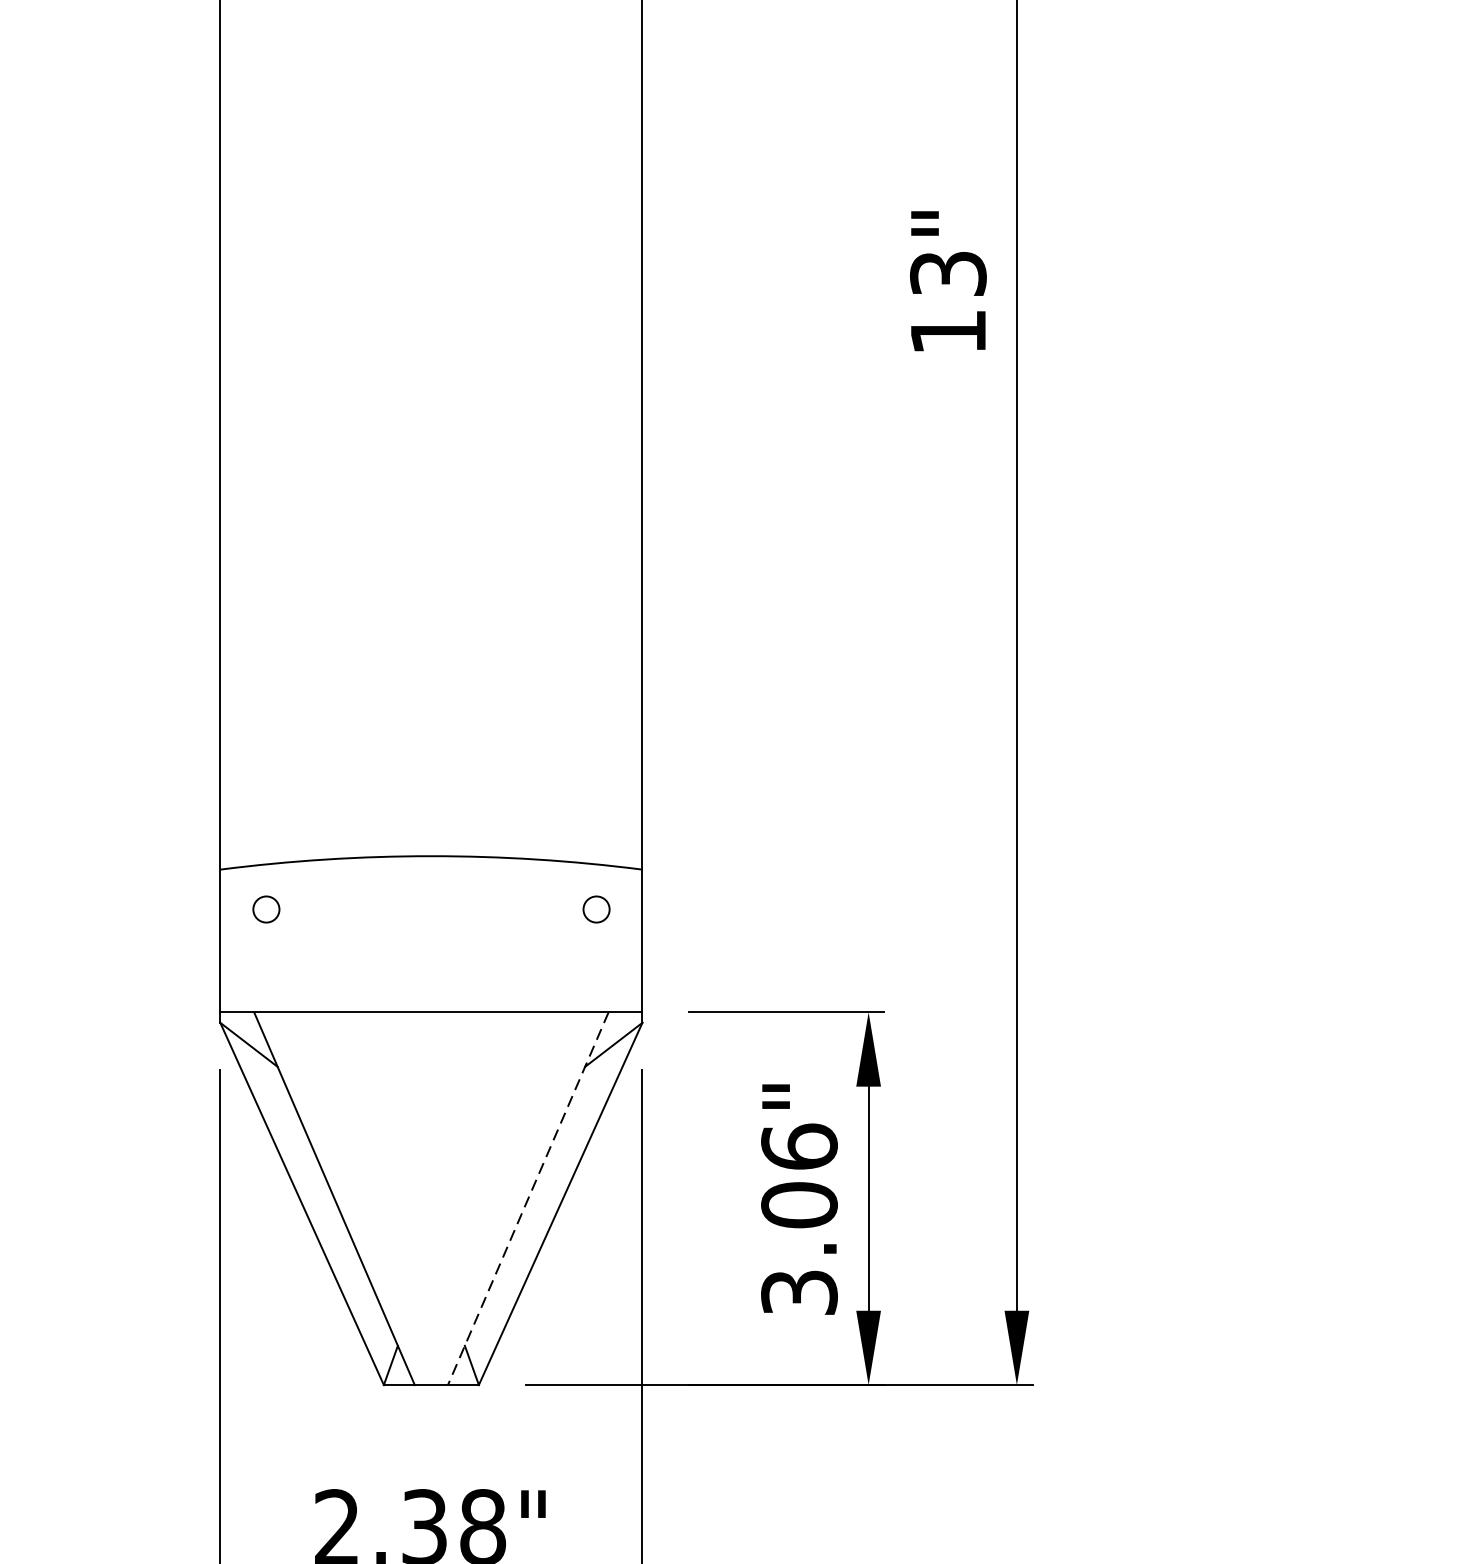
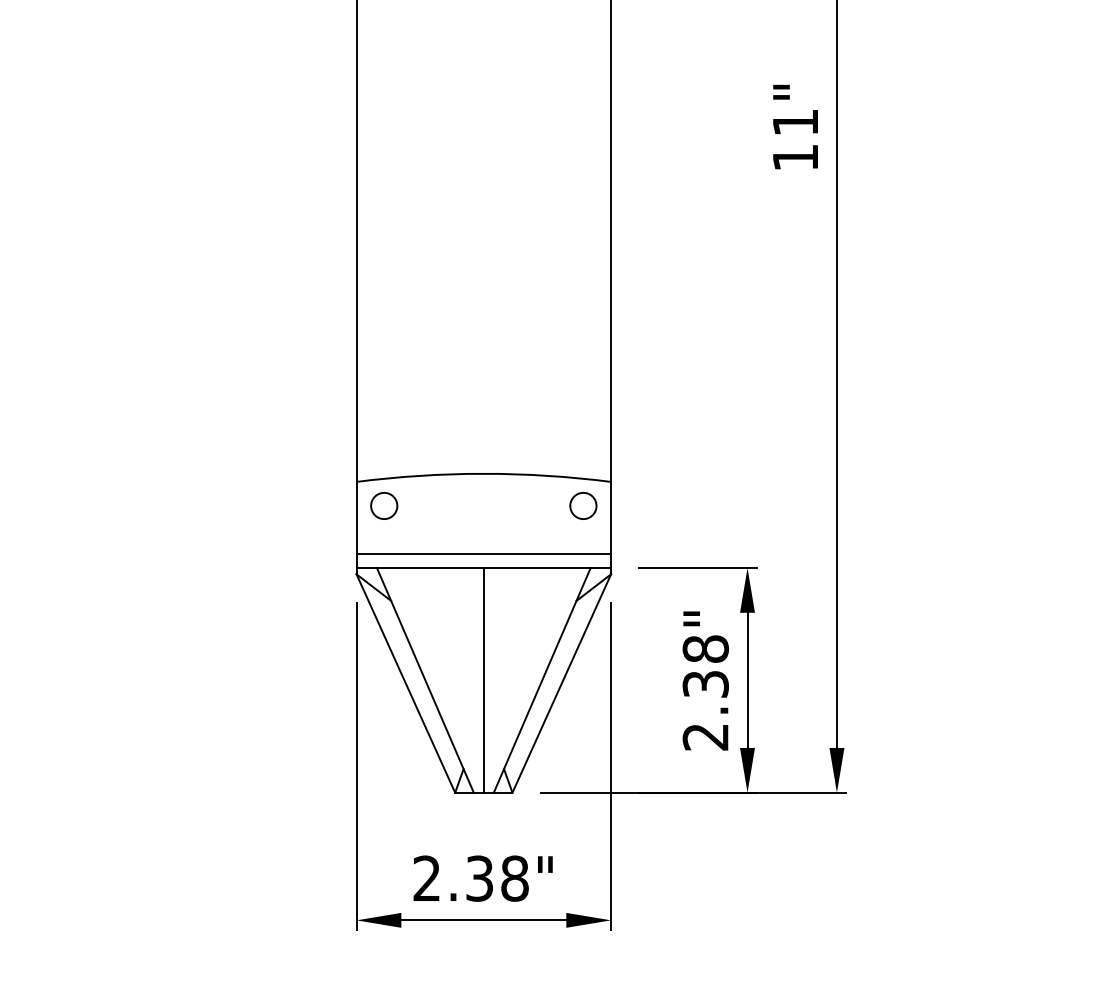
text: (948, 273) -> (795, 122), 13" -> 11"
circle: (266, 908) -> (384, 505), size x1.67
circle: (596, 908) -> (583, 505), size x1.67
line: (430, 988) -> (483, 553), added
line: (430, 1197) -> (483, 679), added
line: (528, 1198) -> (542, 680), dashed -> solid
text: (798, 1218) -> (705, 692), 3.06" -> 2.38"

